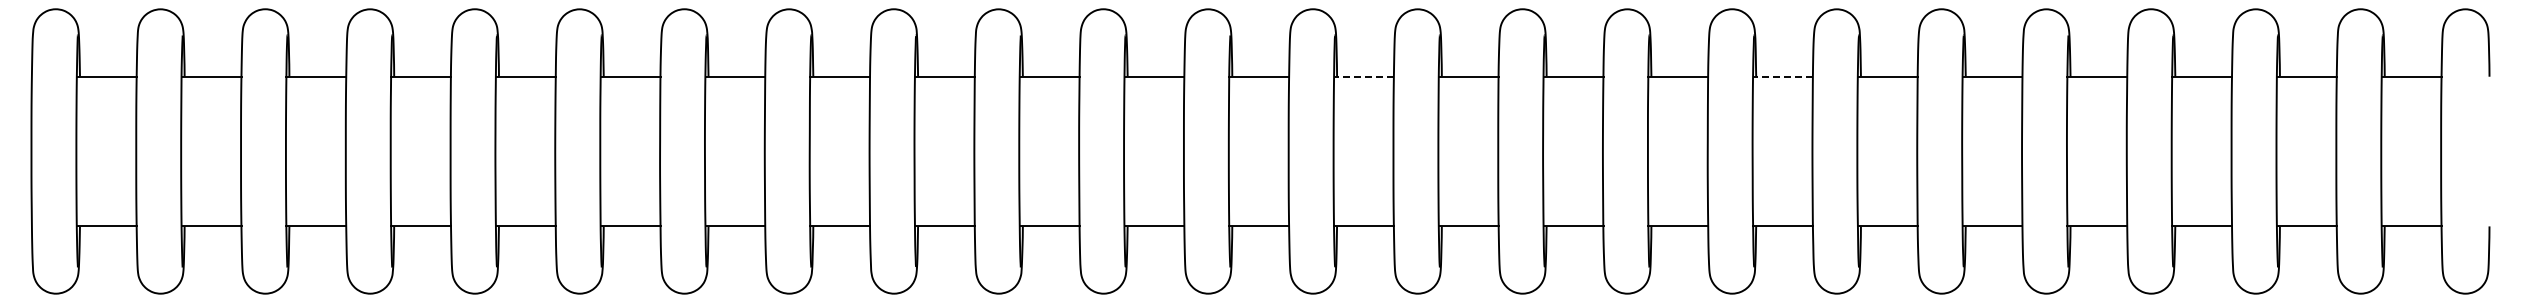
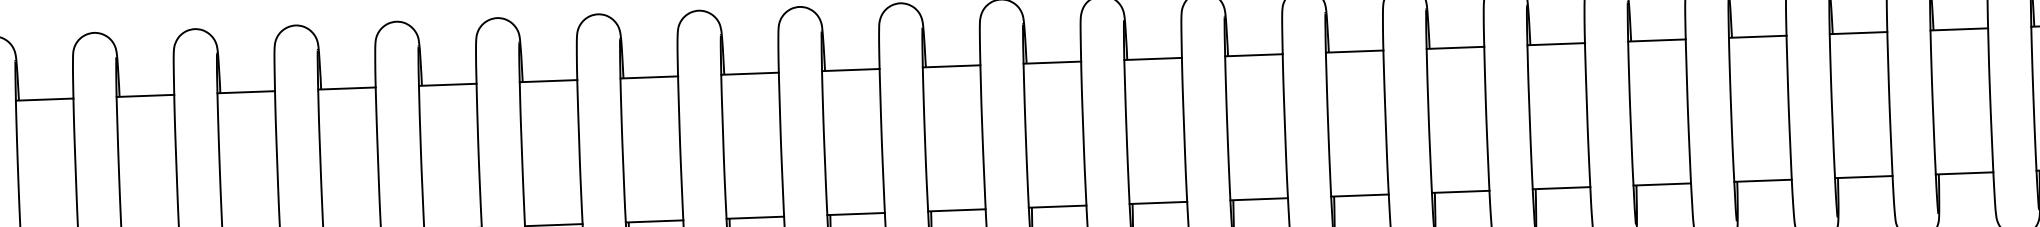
line: (1363, 76) -> (1253, 55), dashed -> solid
line: (1783, 76) -> (1657, 40), dashed -> solid

